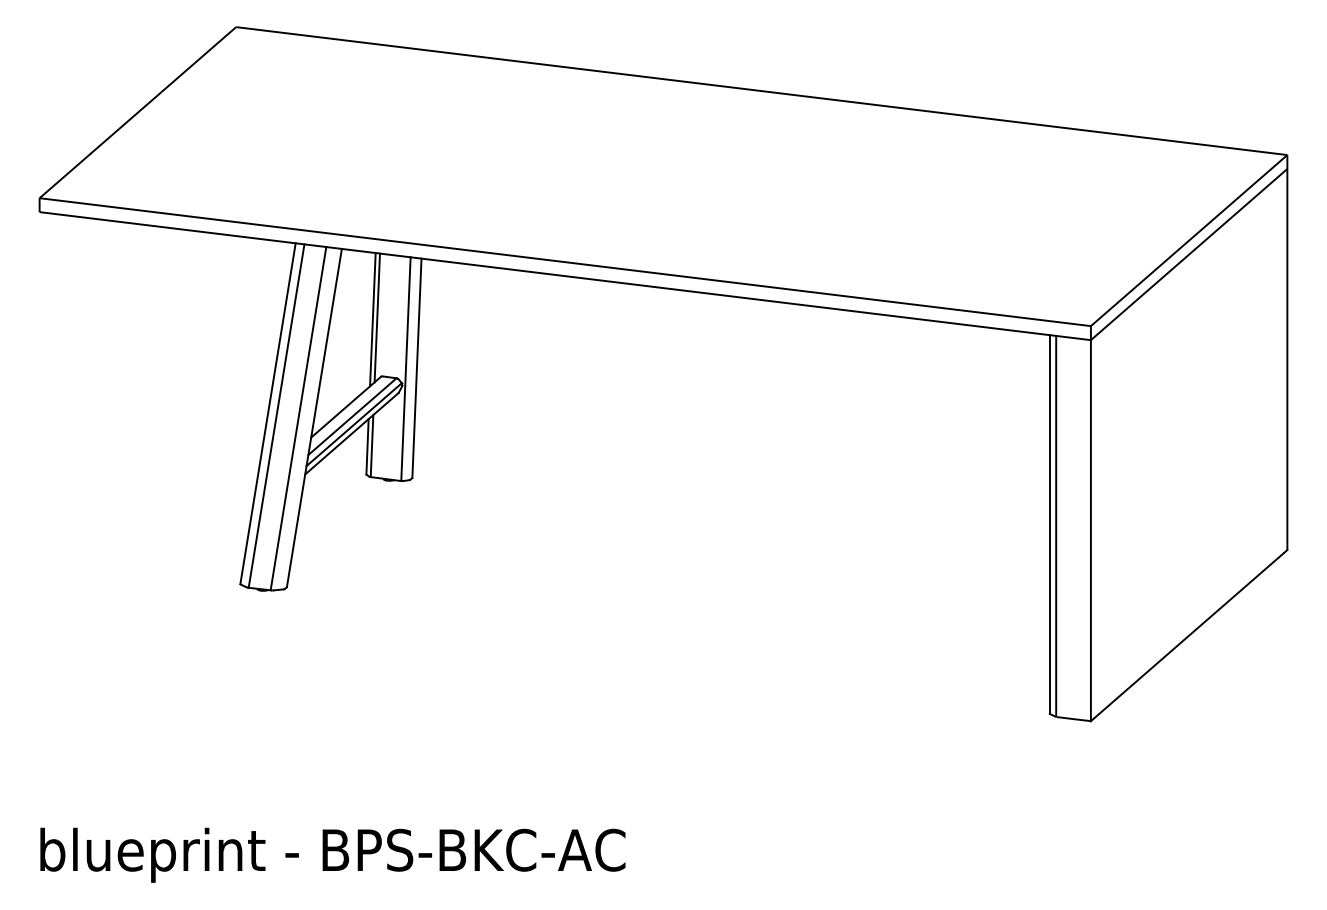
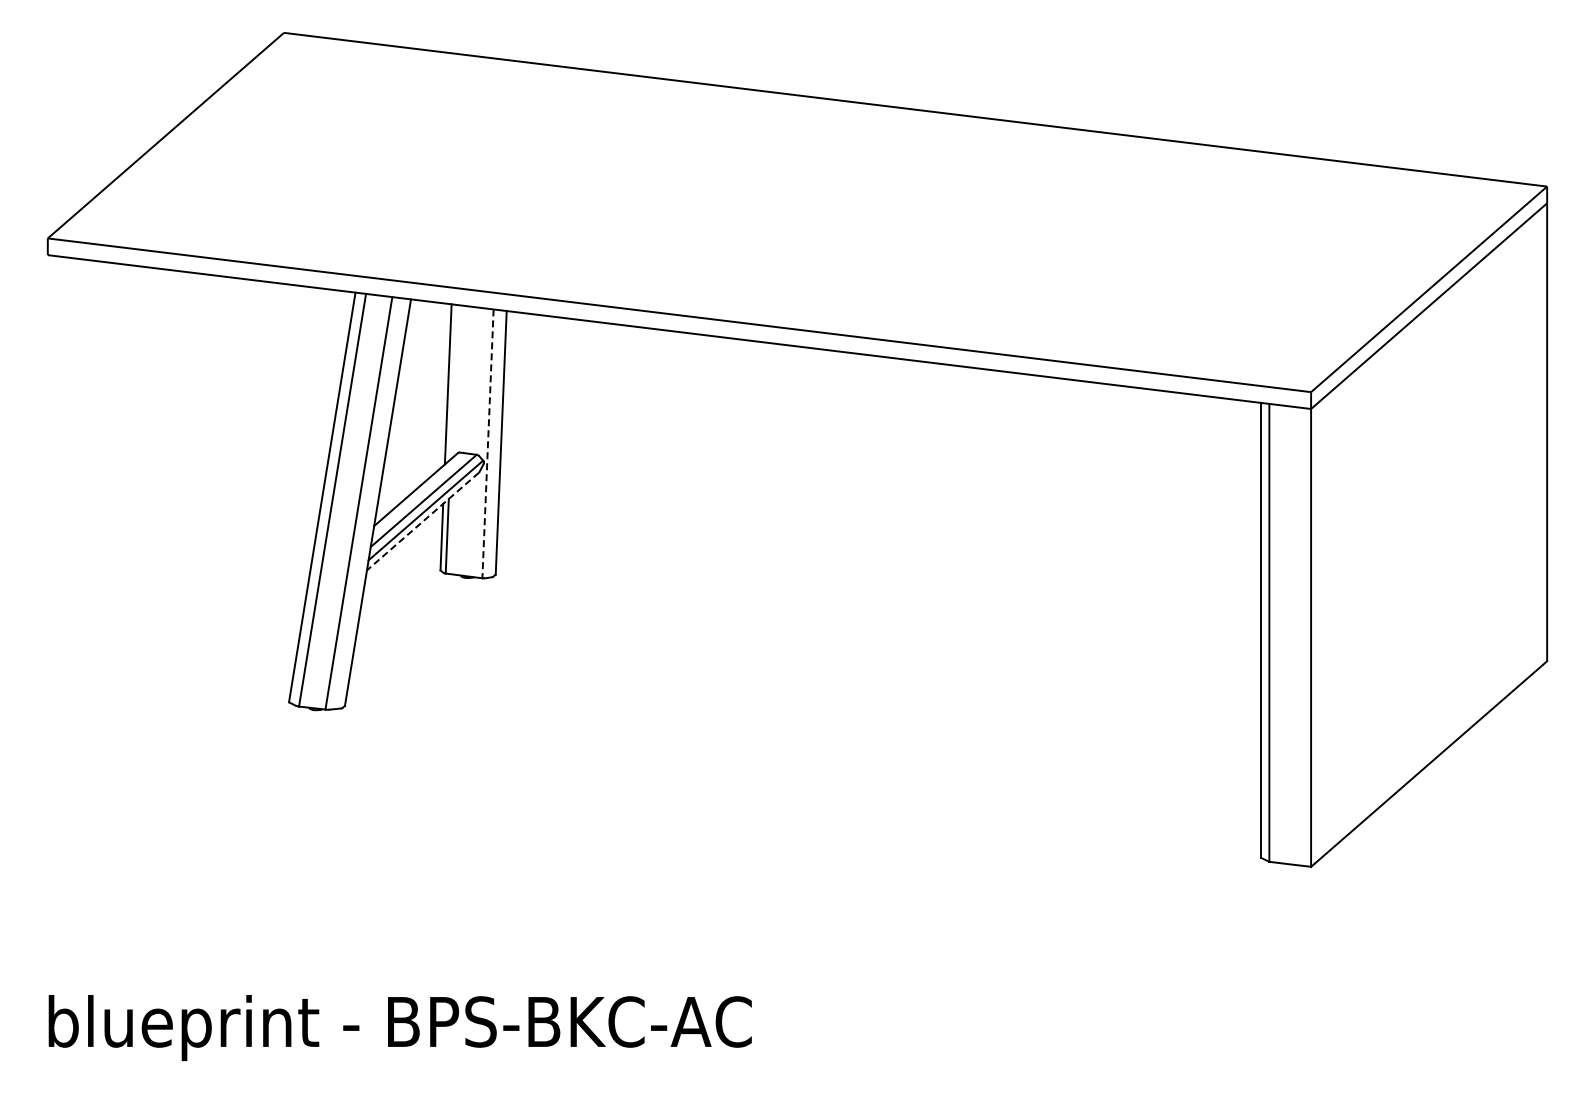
line: (377, 318) -> (453, 382), removed
line: (406, 368) -> (488, 443), solid -> dashed
line: (351, 433) -> (422, 521), solid -> dashed

